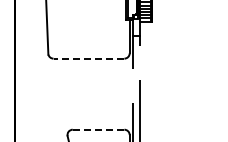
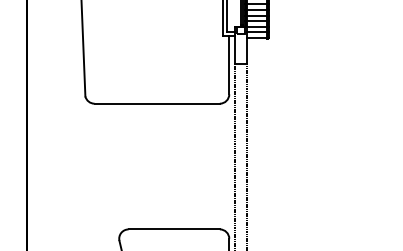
line: (88, 58) -> (156, 103), dashed -> solid
line: (98, 129) -> (174, 229), dashed -> solid

